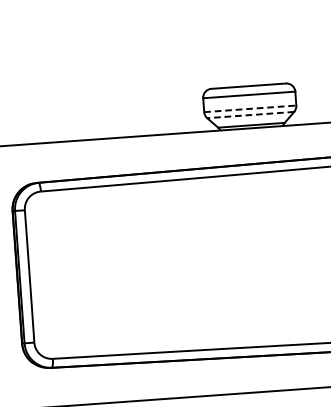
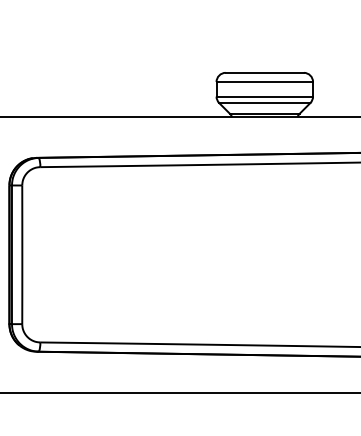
line: (250, 108) -> (265, 96), dashed -> solid
line: (250, 115) -> (264, 103), dashed -> solid

